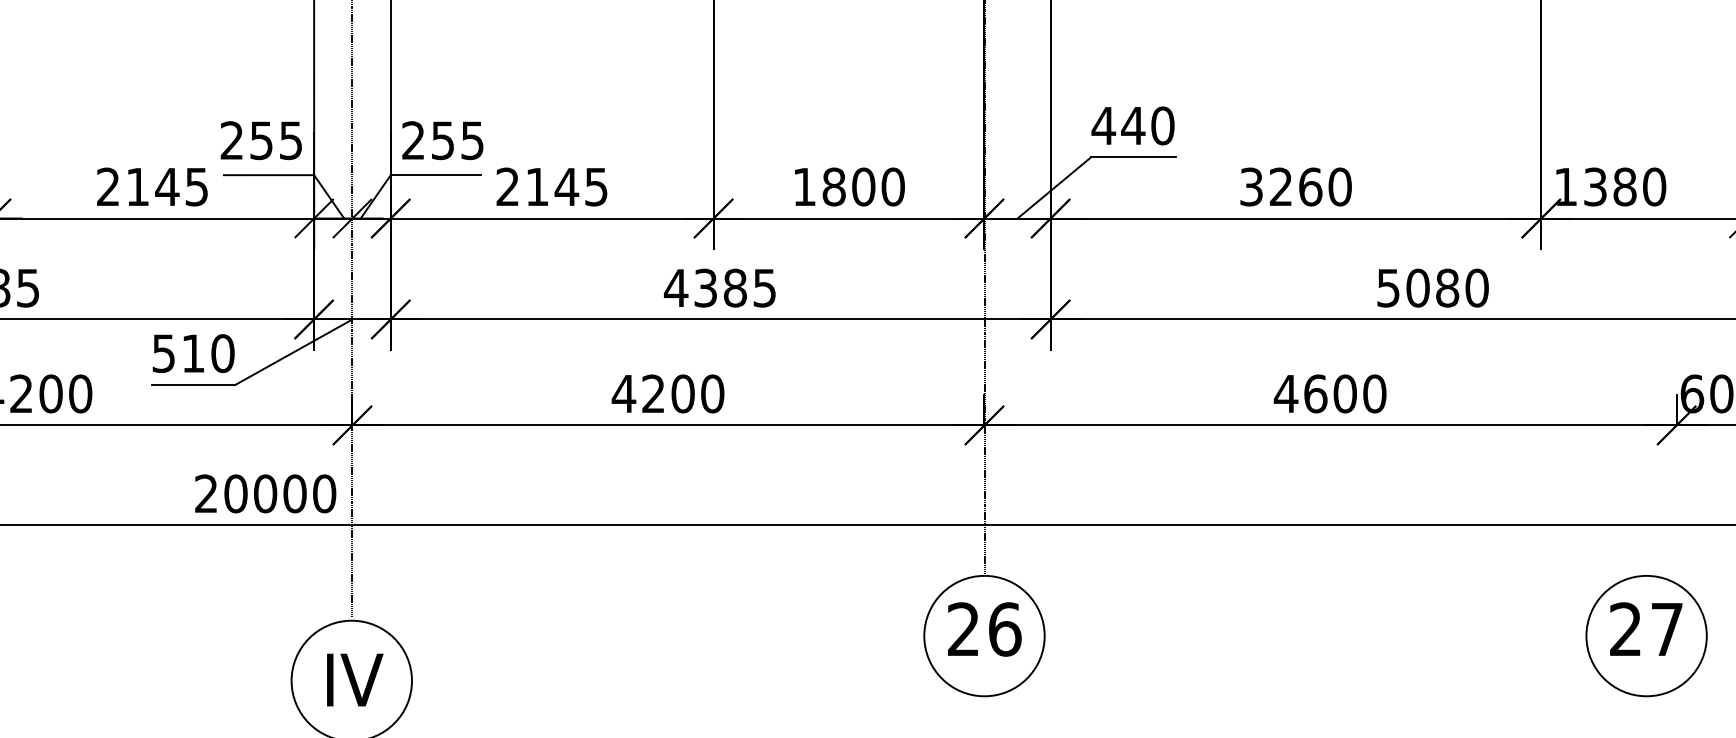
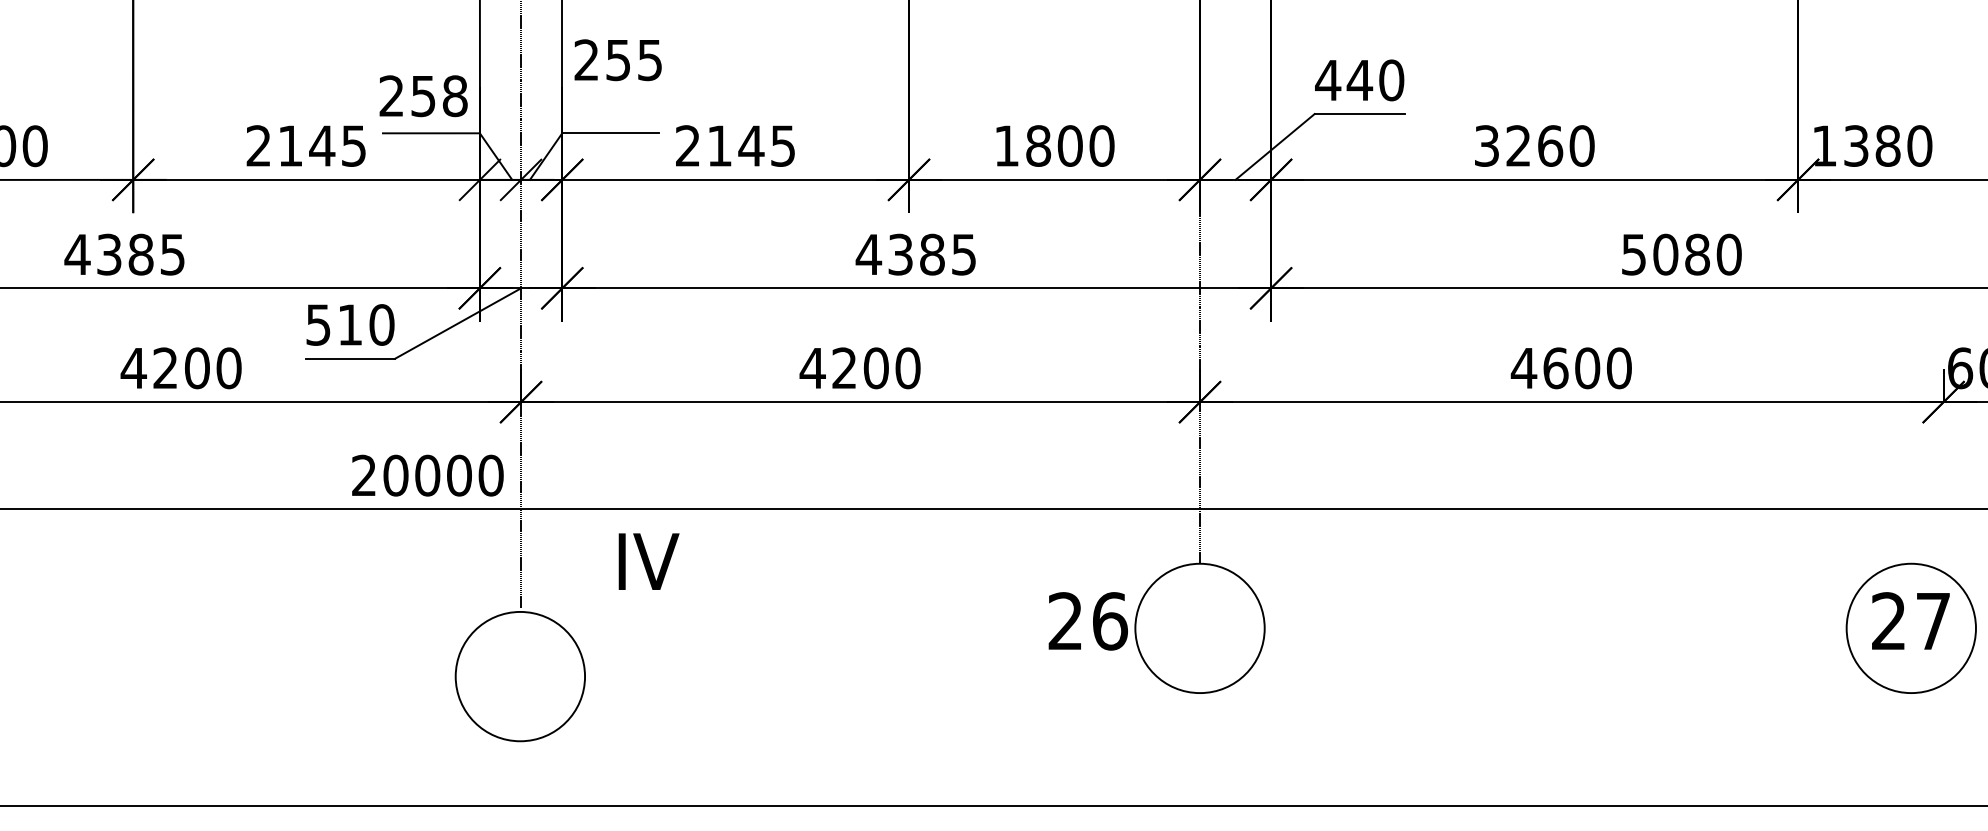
text: (290, 140) -> (454, 96), 255 -> 258
text: (442, 140) -> (617, 60), moved
text: (983, 629) -> (1087, 621), moved
text: (354, 679) -> (648, 561), moved

